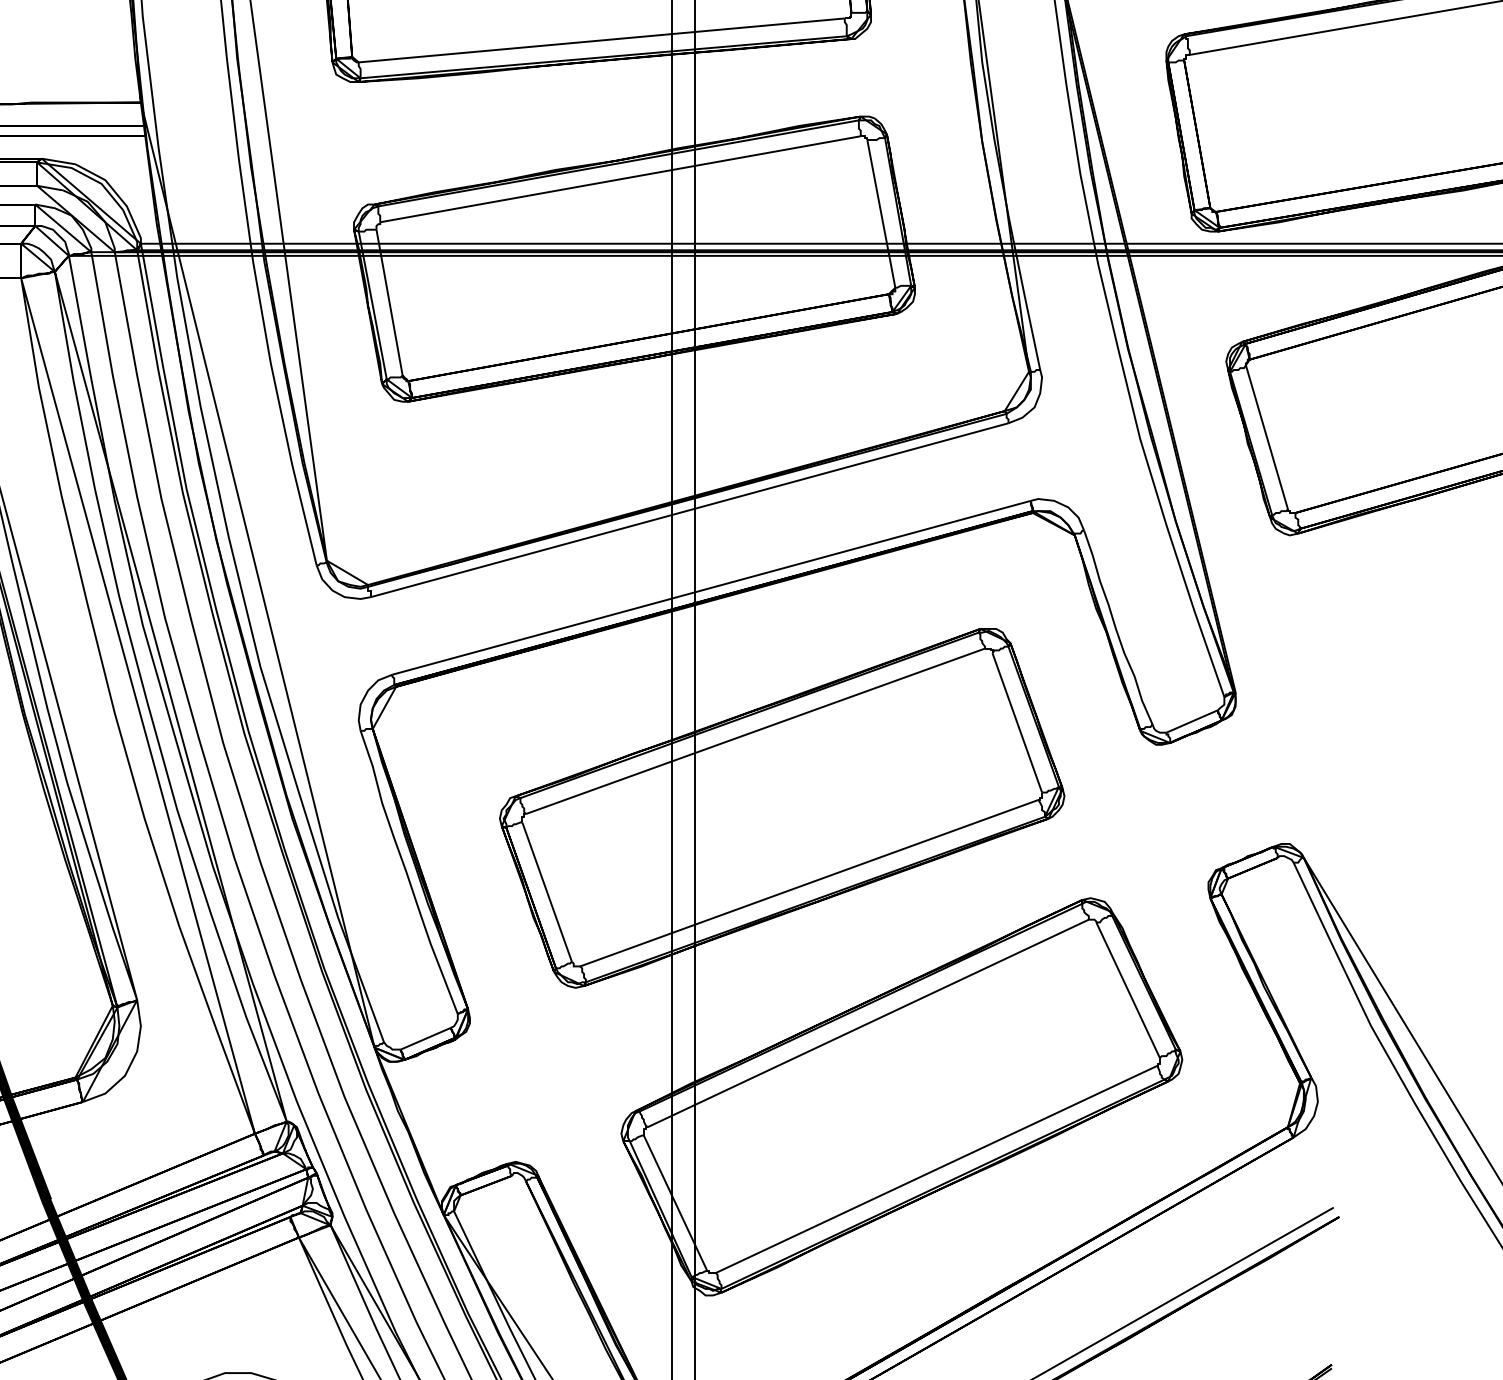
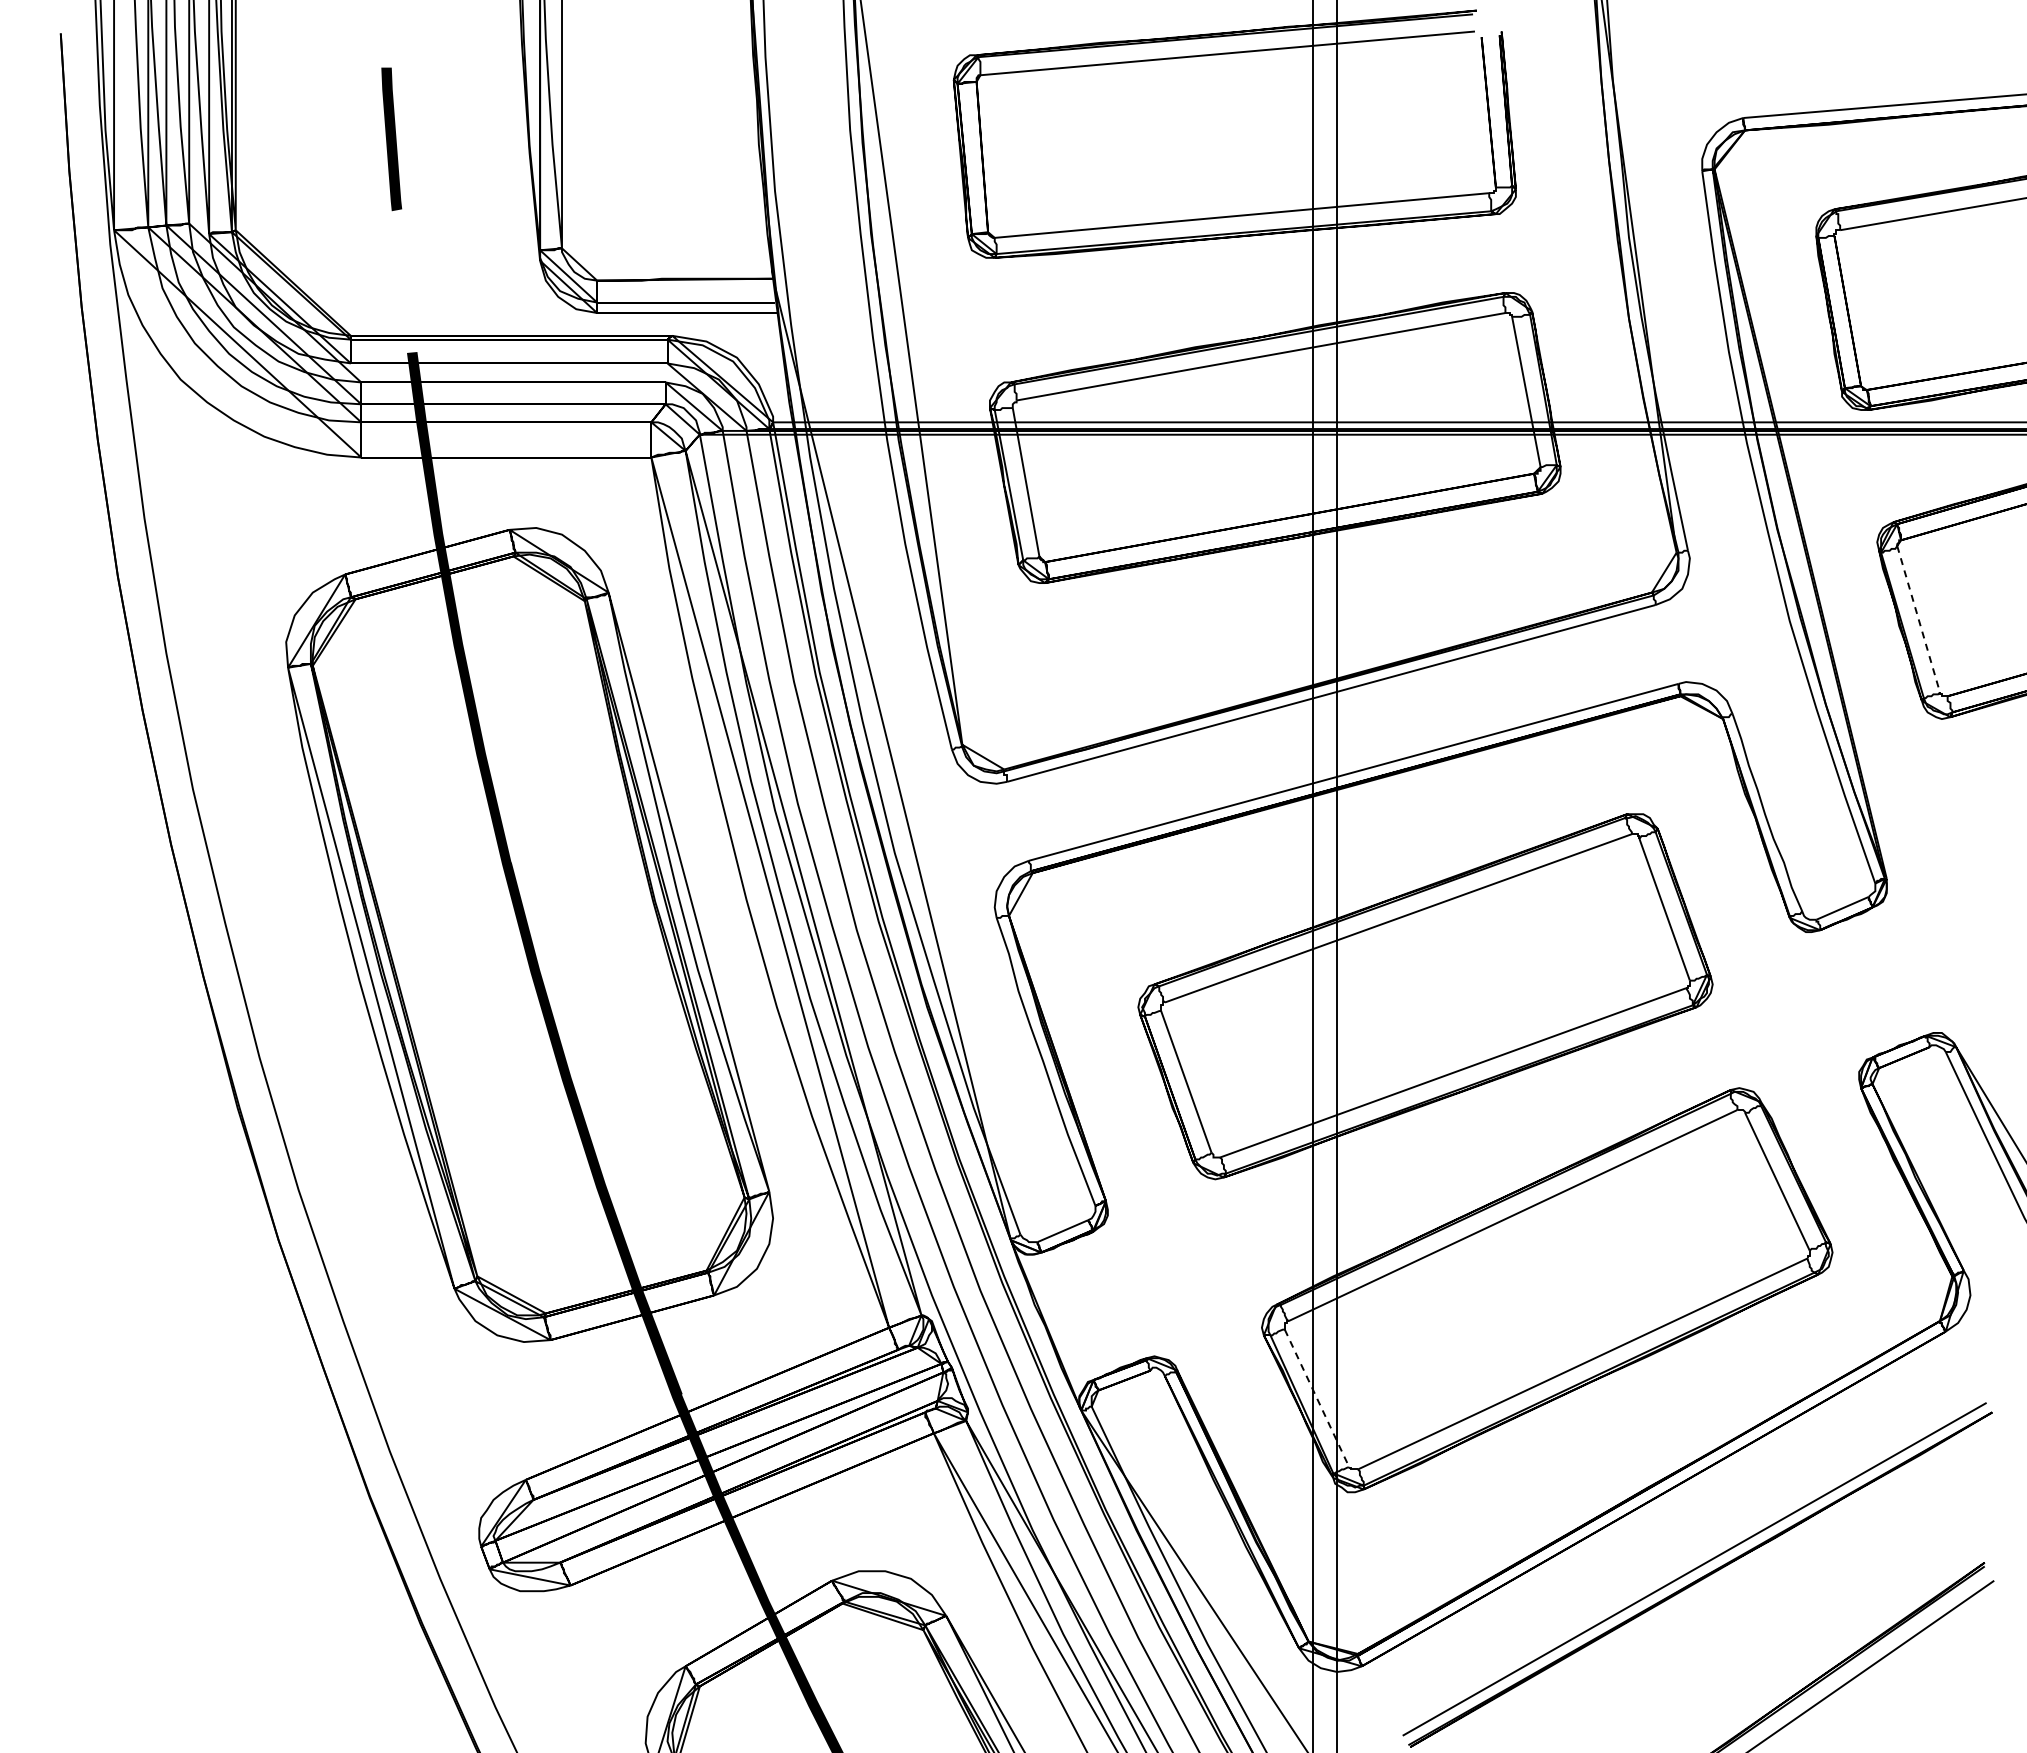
line: (1266, 437) -> (1918, 619), solid -> dashed
line: (676, 1204) -> (1317, 1399), solid -> dashed

